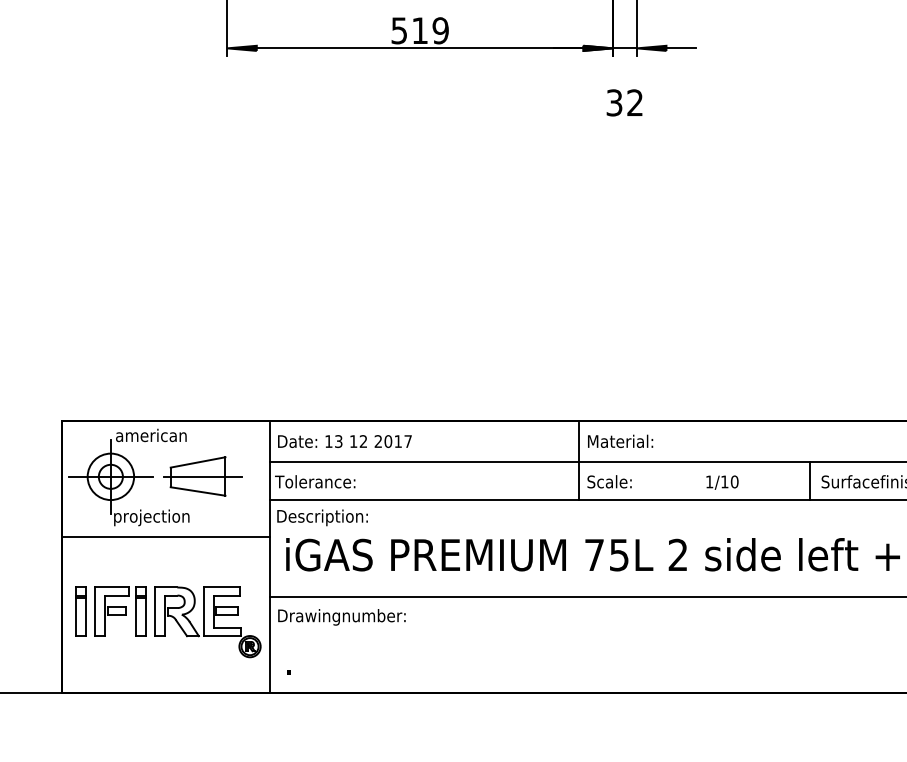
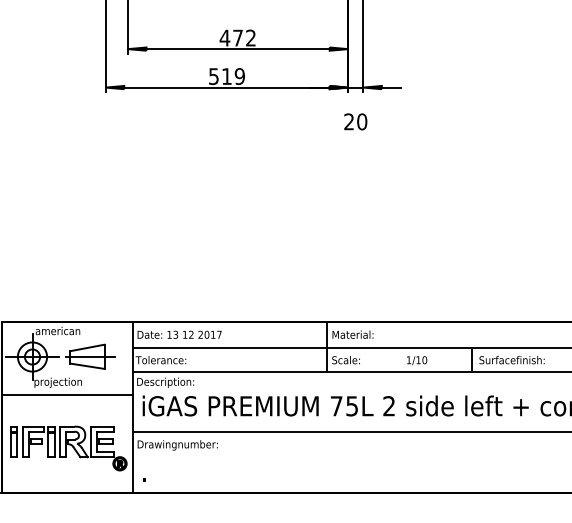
text: (624, 102) -> (355, 121), 32 -> 20

